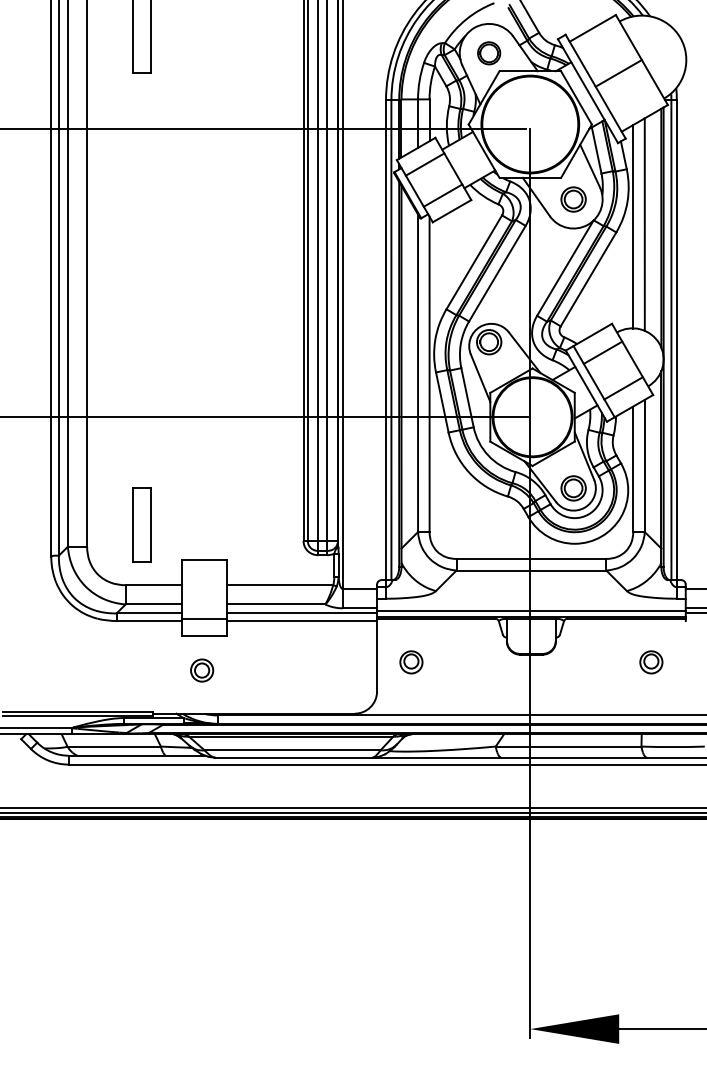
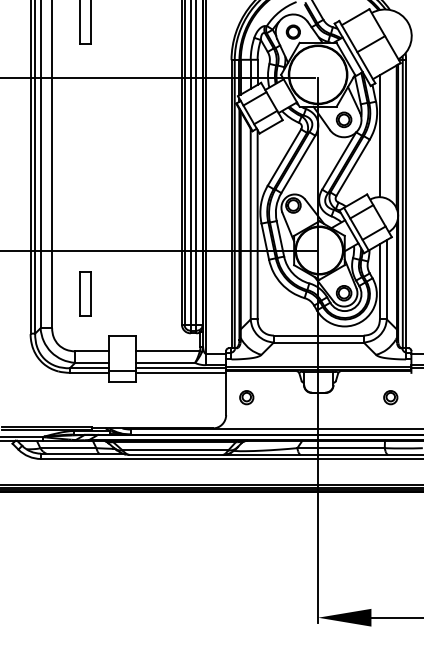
line: (644, 223) -> (386, 134), removed
part: (142, 523) -> (85, 293), moved
part: (201, 670) -> (120, 402), removed

